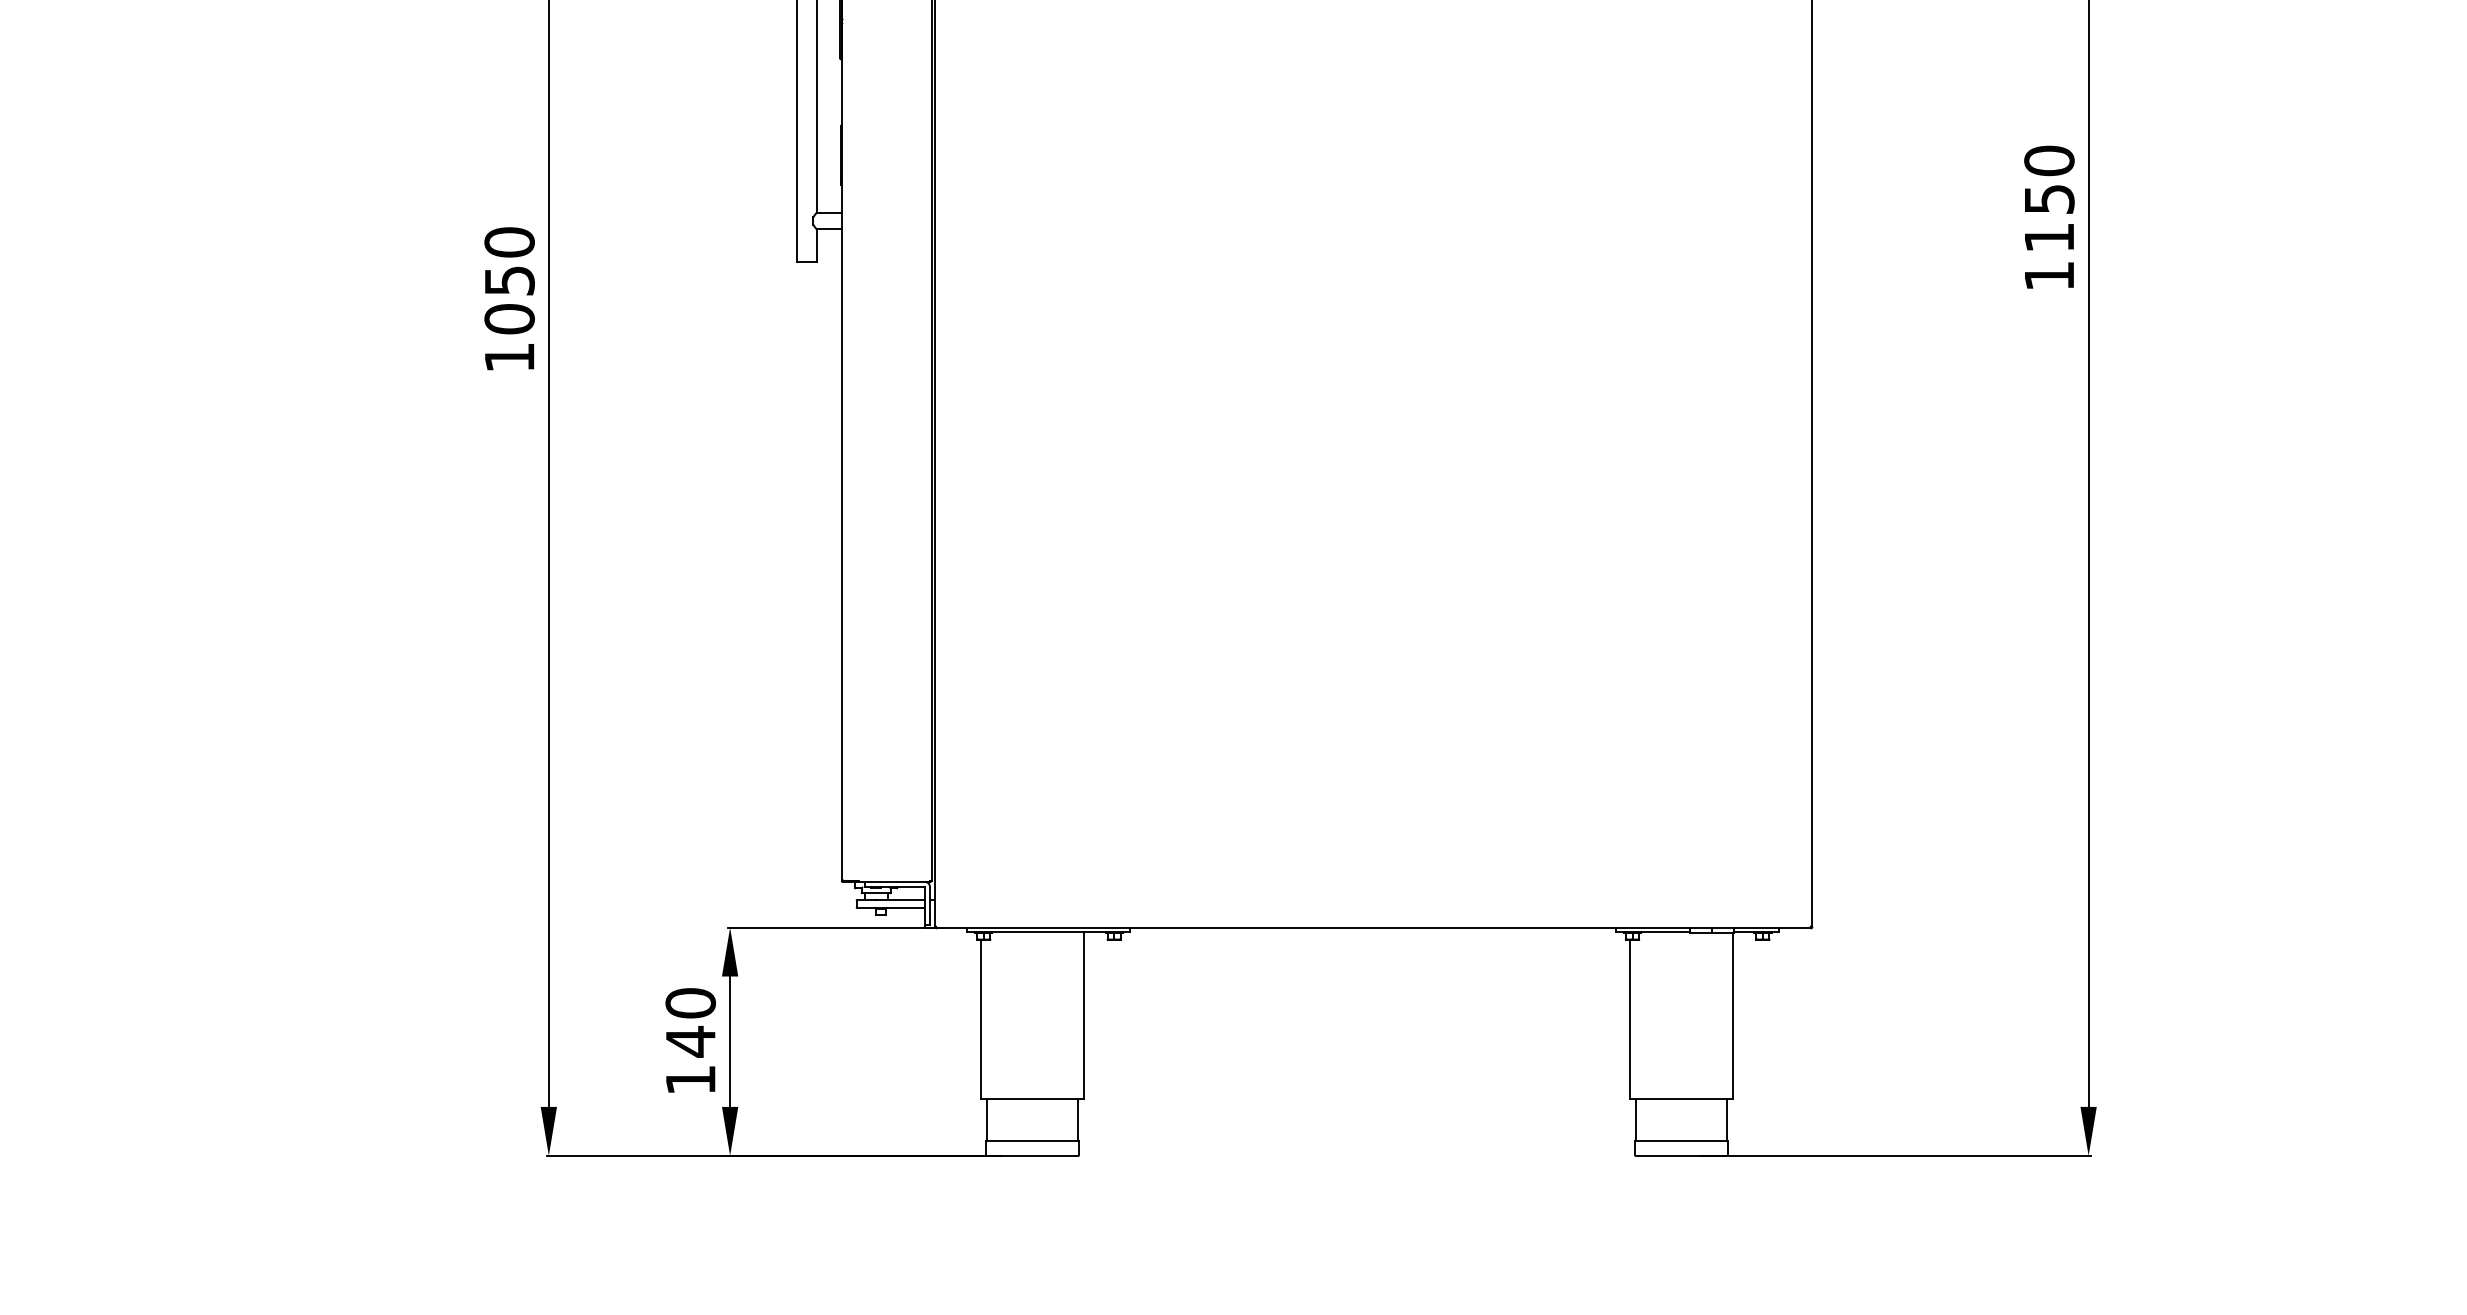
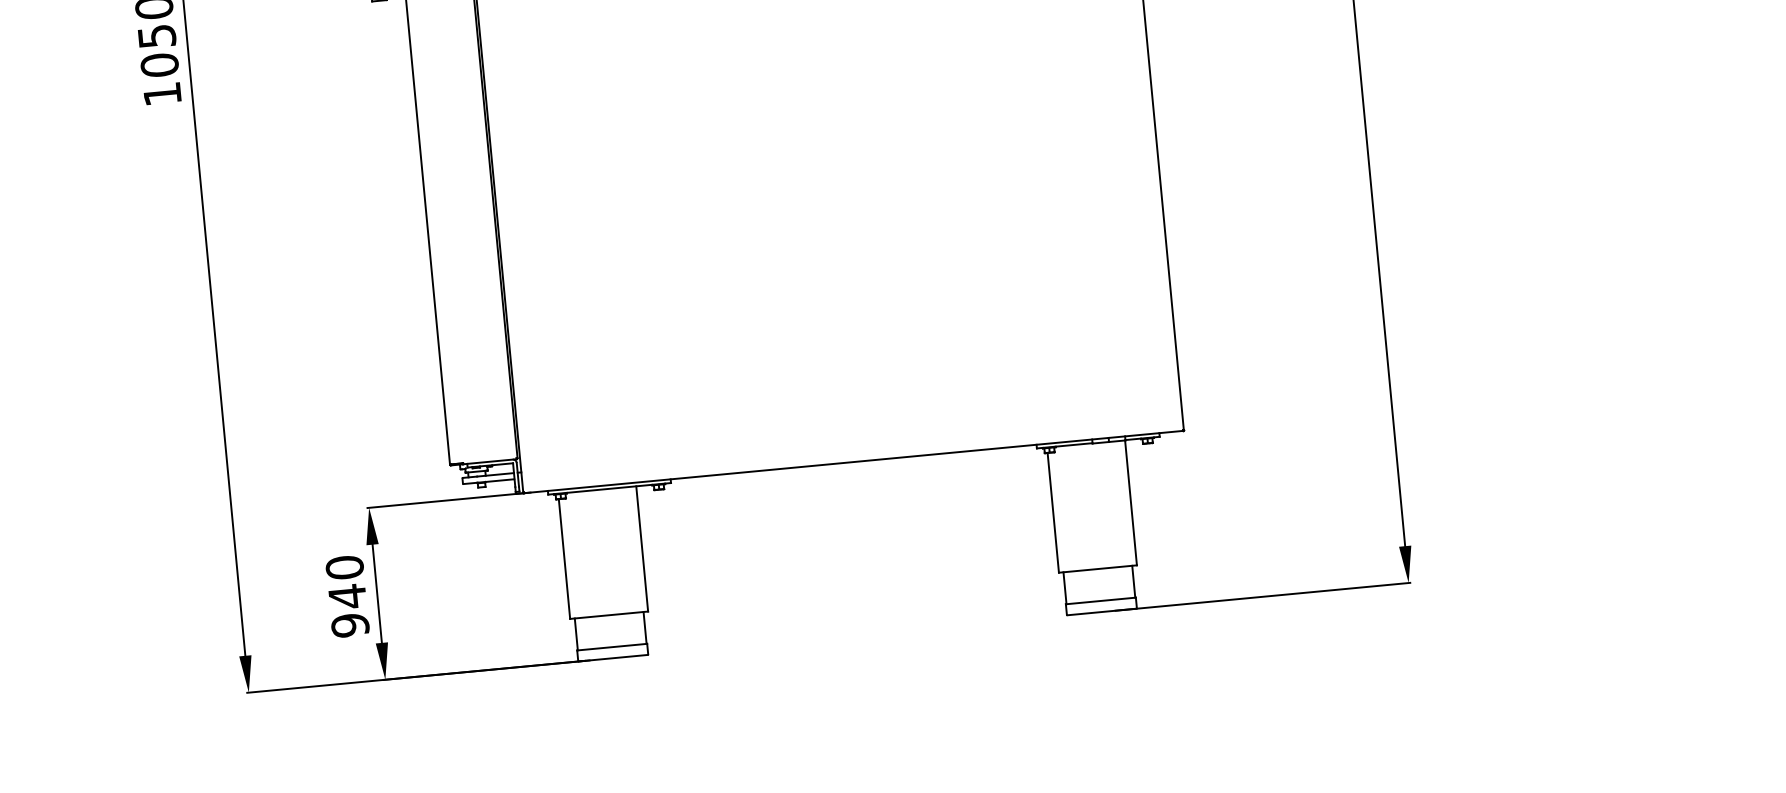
text: (690, 1080) -> (350, 625), 140 -> 940

